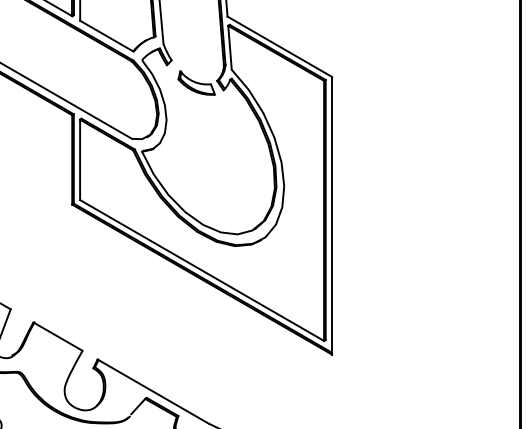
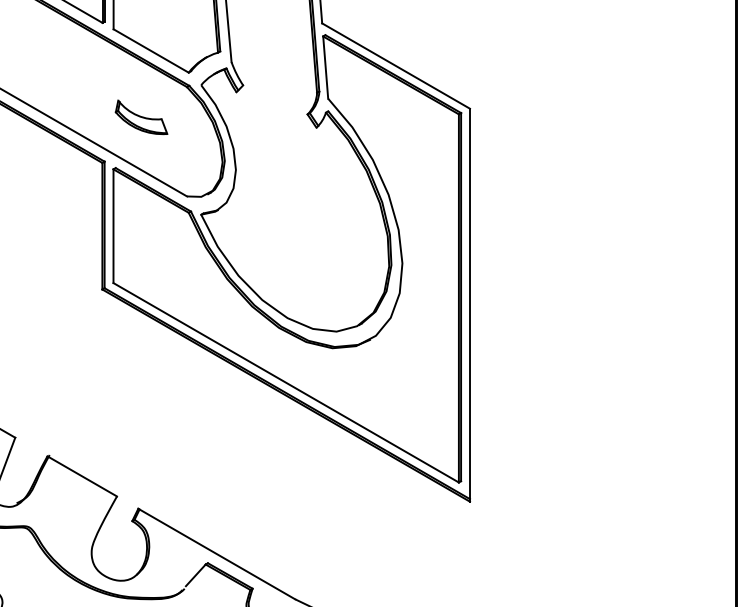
part: (196, 83) -> (141, 117), moved

